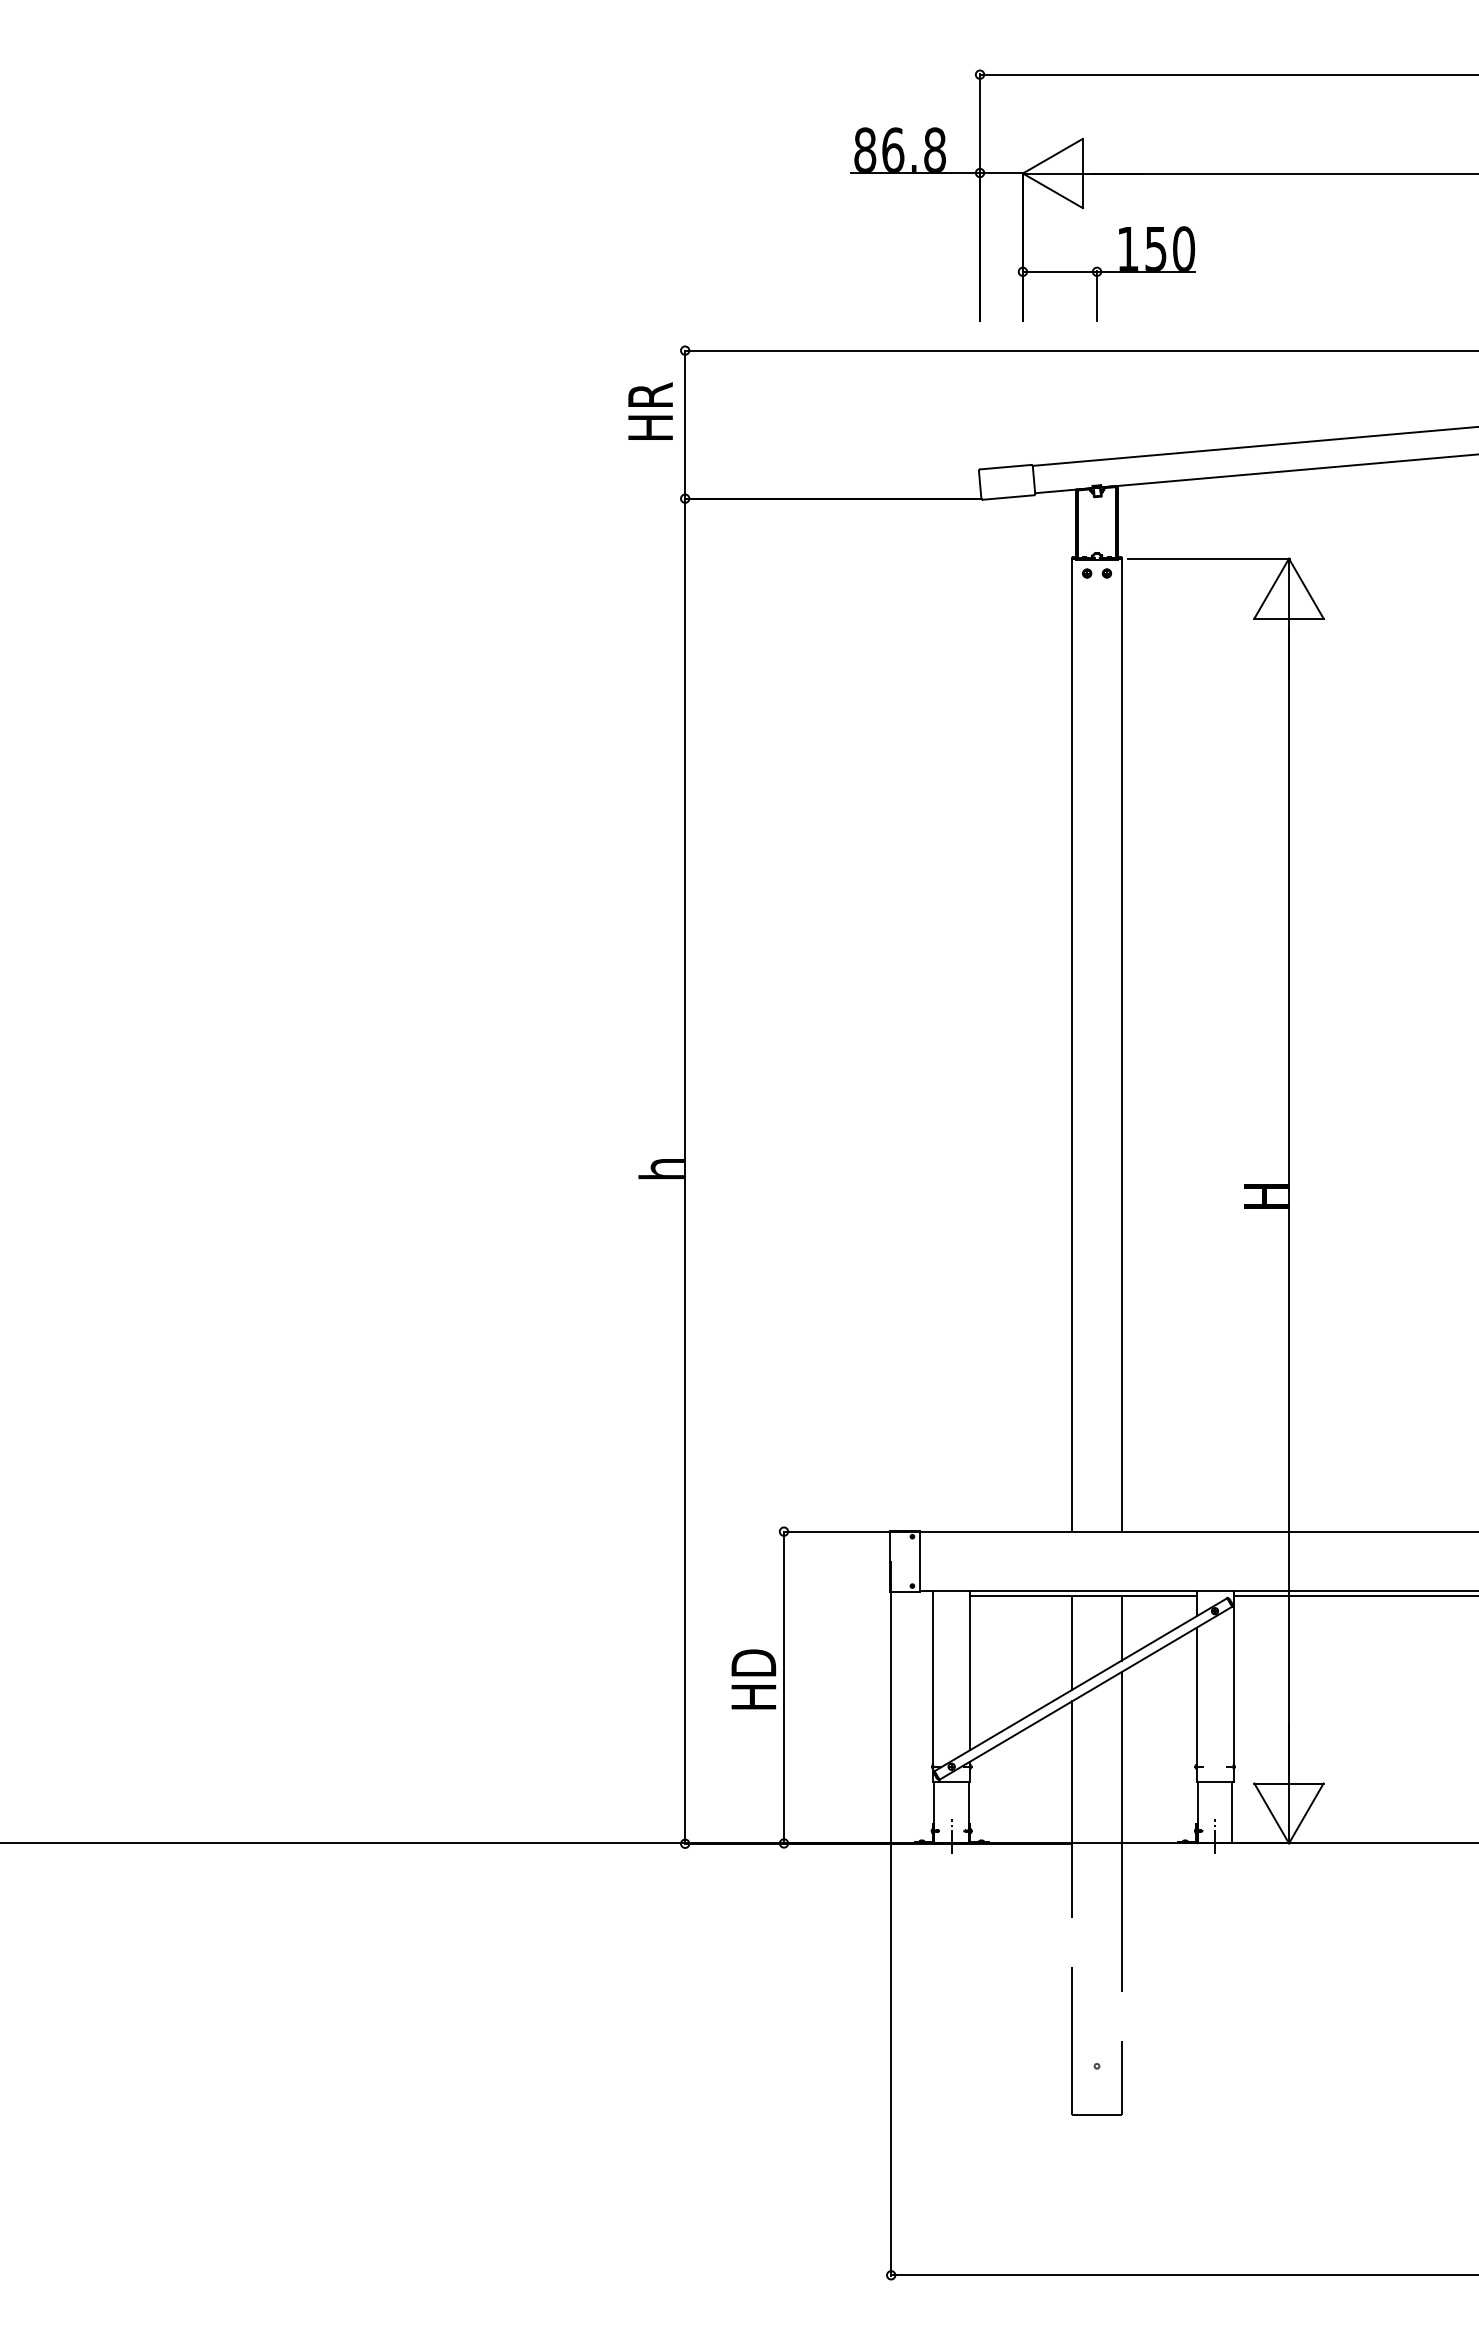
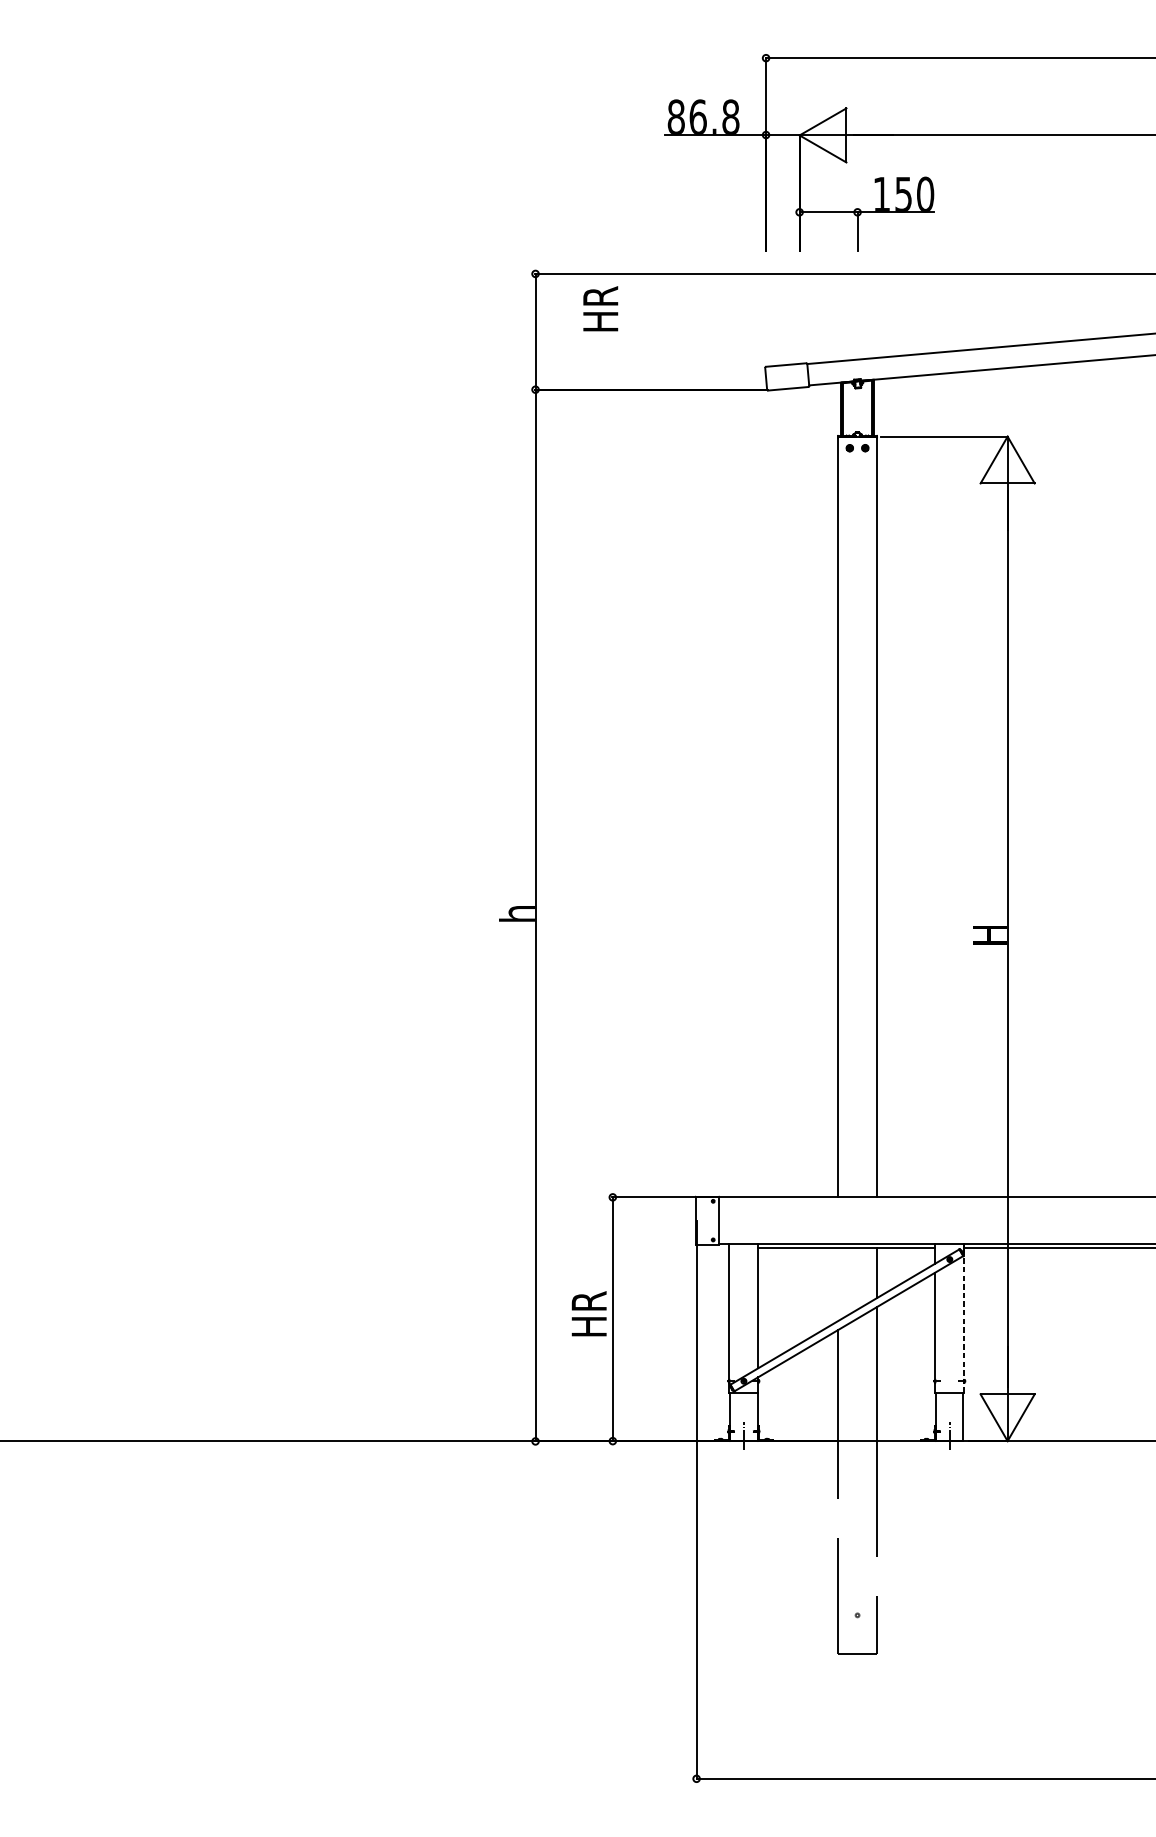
text: (650, 410) -> (600, 308), moved
line: (1072, 1642) -> (838, 1284), removed
text: (754, 1660) -> (589, 1298), HD -> HR
line: (1233, 1685) -> (964, 1317), solid -> dashed

